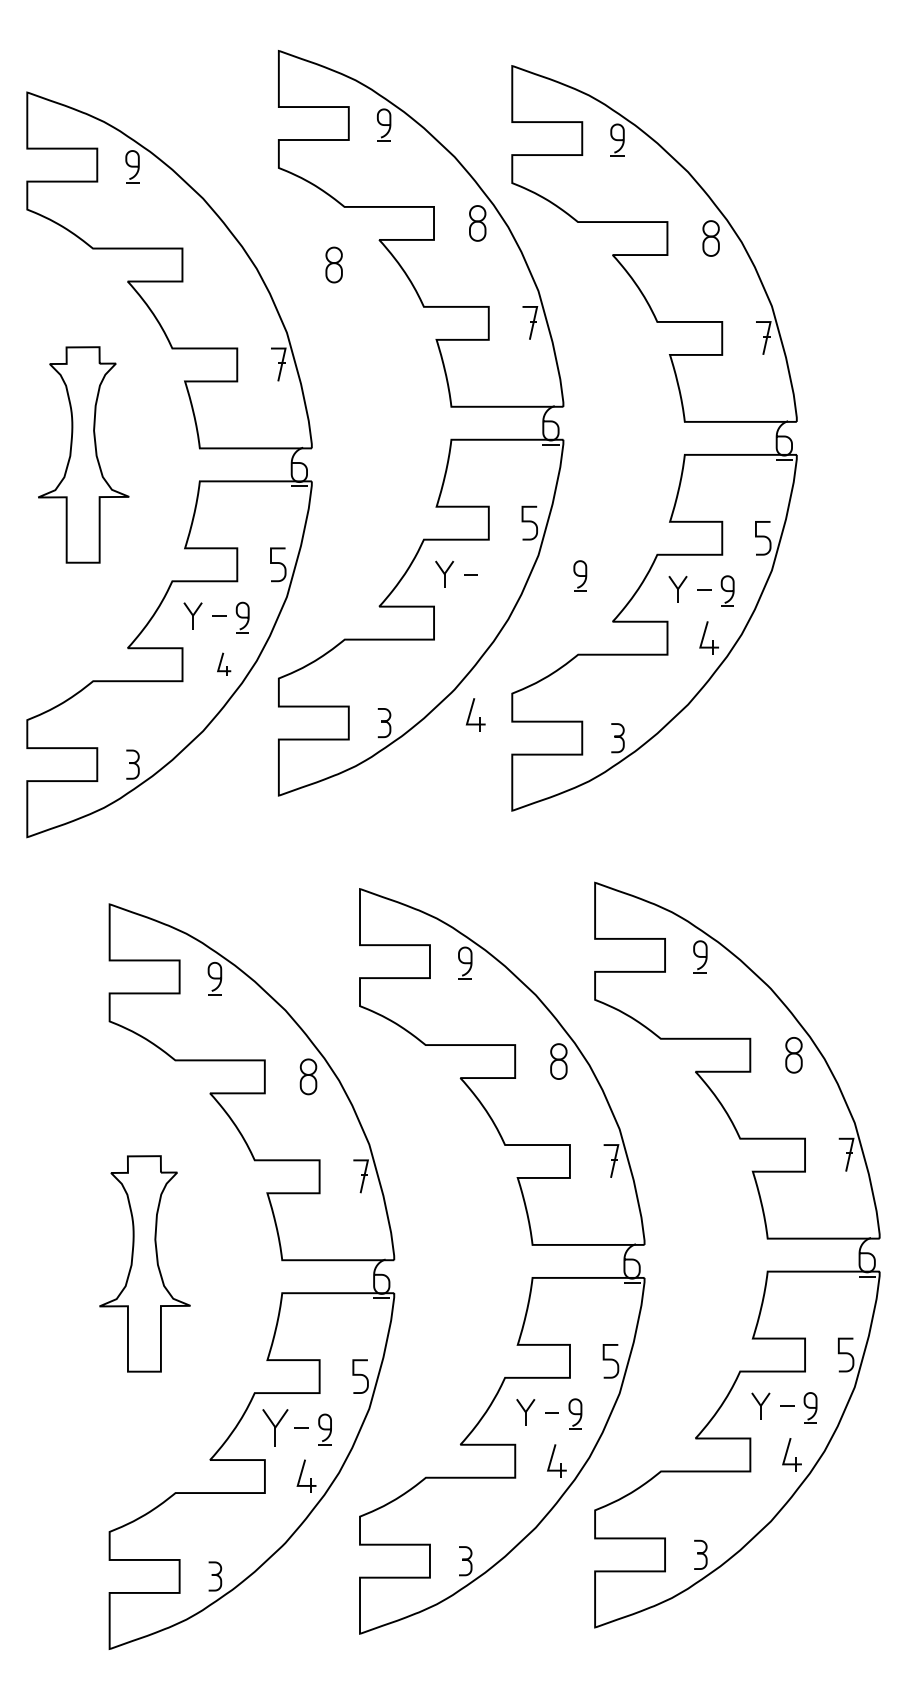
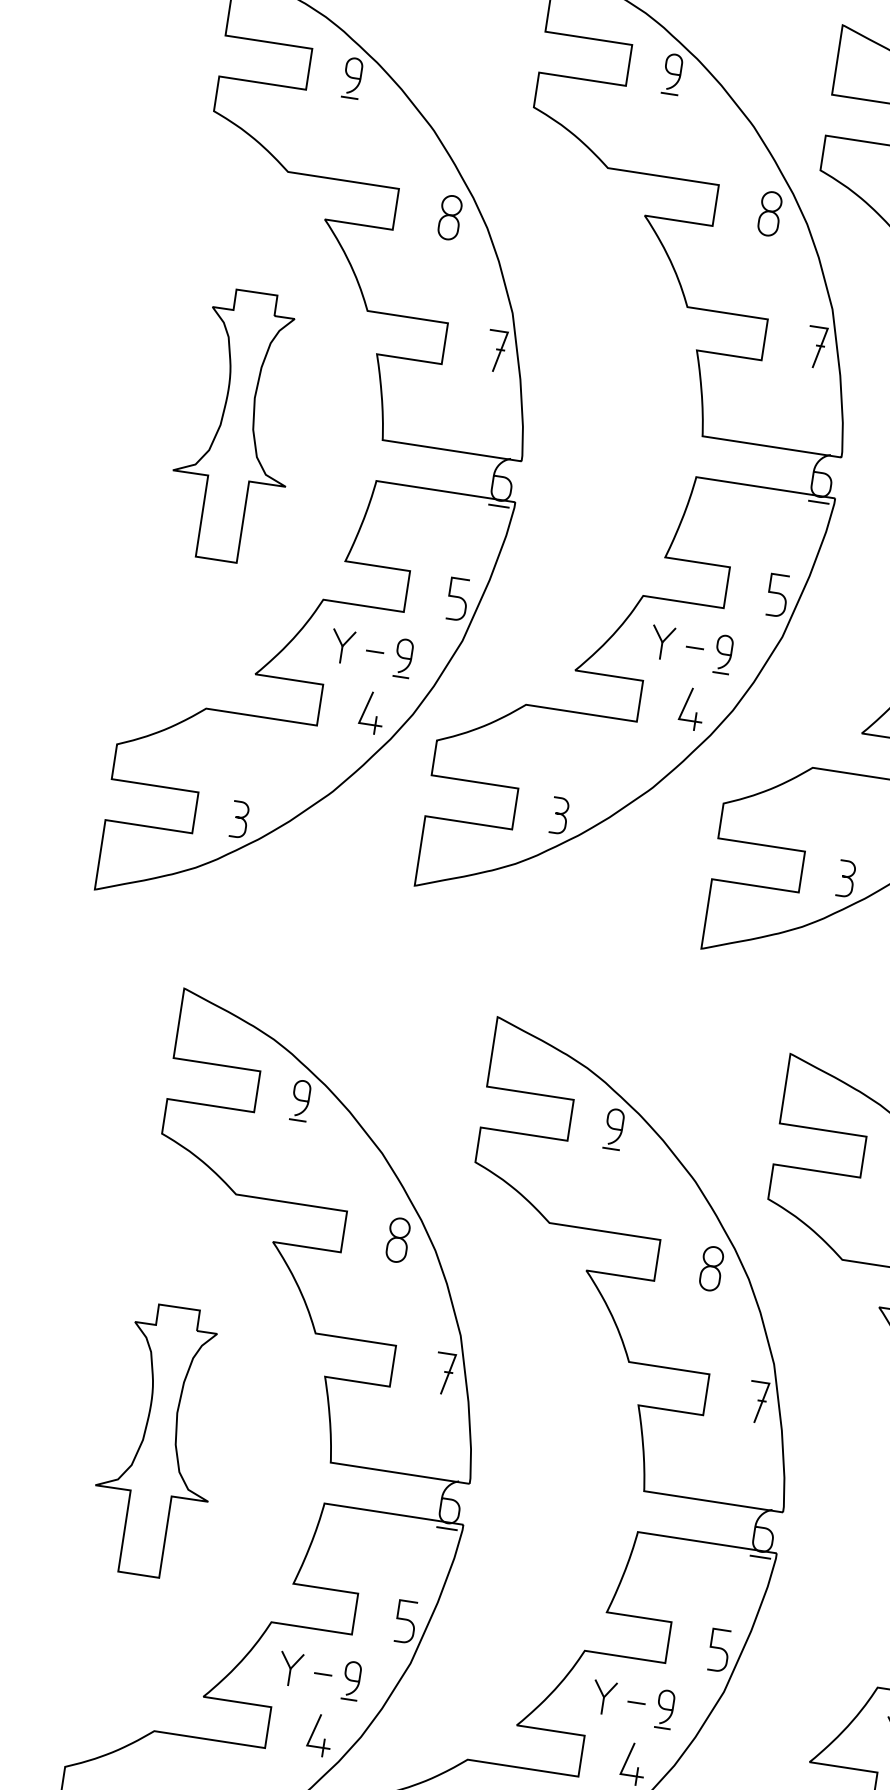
part: (333, 264) -> (449, 216), moved
part: (580, 575) -> (723, 653), moved
part: (224, 664) -> (372, 712), size x1.43
part: (475, 714) -> (691, 708), moved
part: (275, 1427) -> (290, 1668), size x0.71

